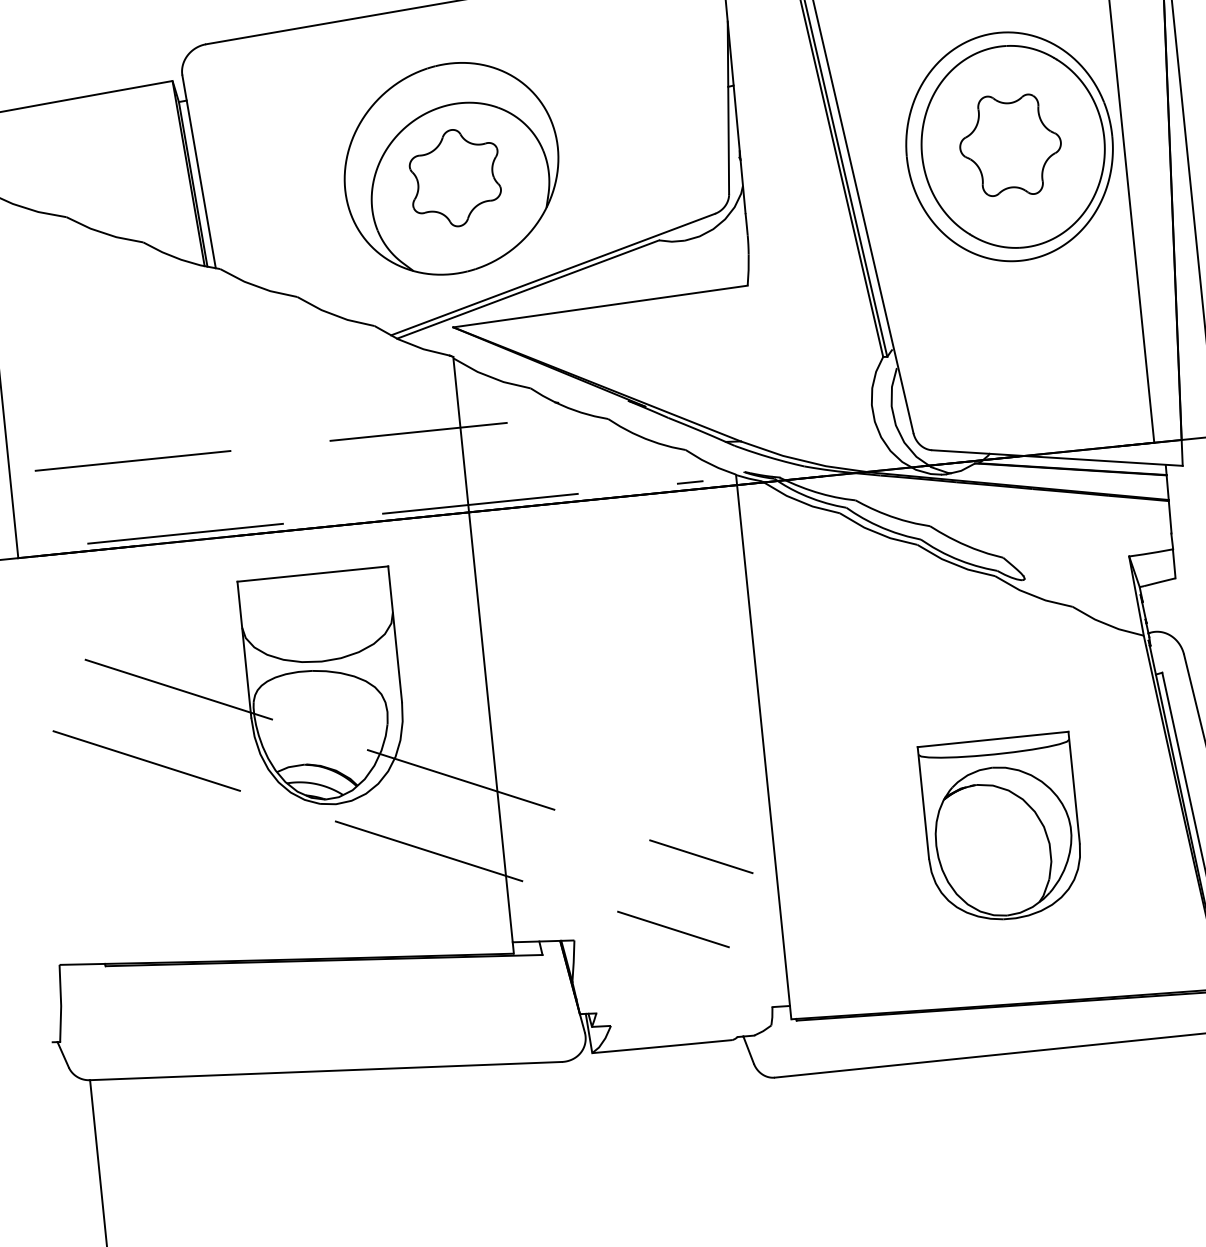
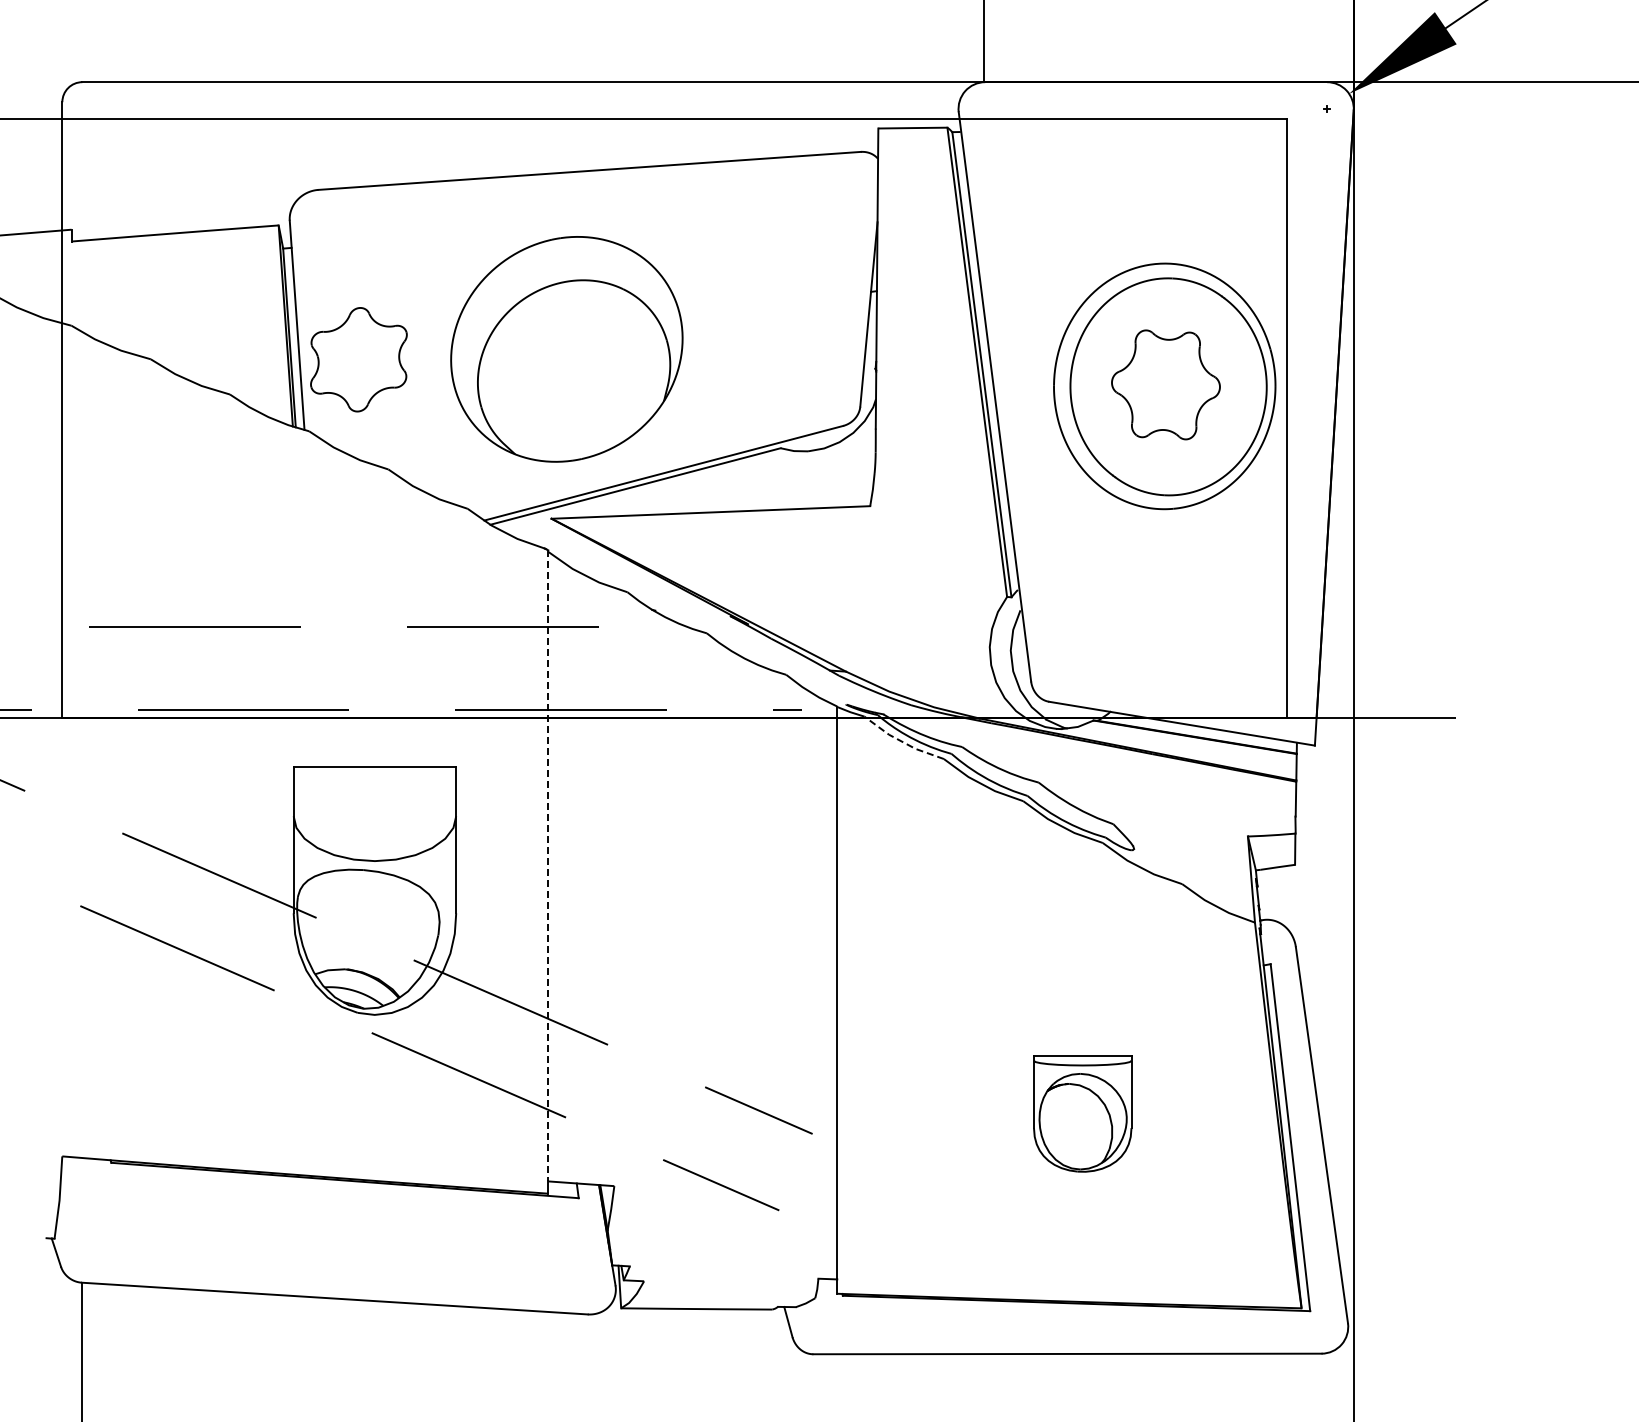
part: (454, 177) -> (358, 359), moved
line: (798, 500) -> (901, 741), solid -> dashed
line: (483, 649) -> (548, 865), solid -> dashed
part: (1001, 828) -> (1082, 1113), size x0.6

